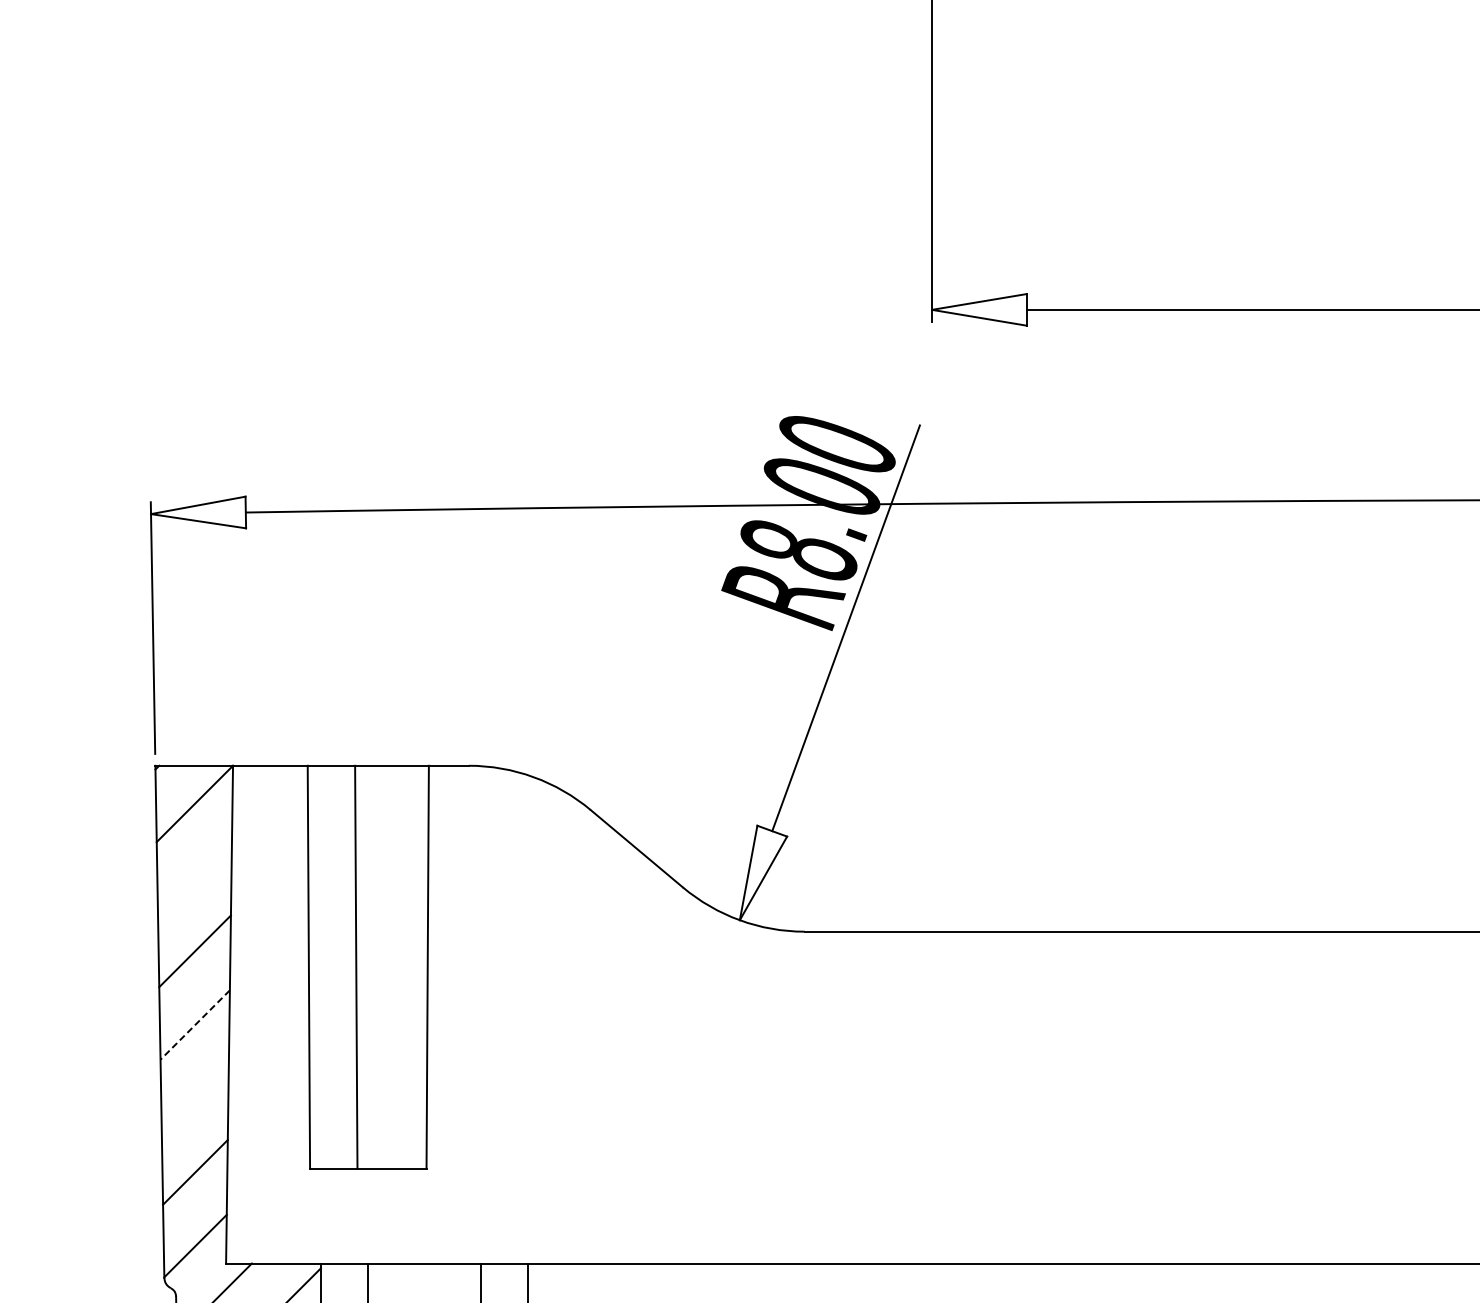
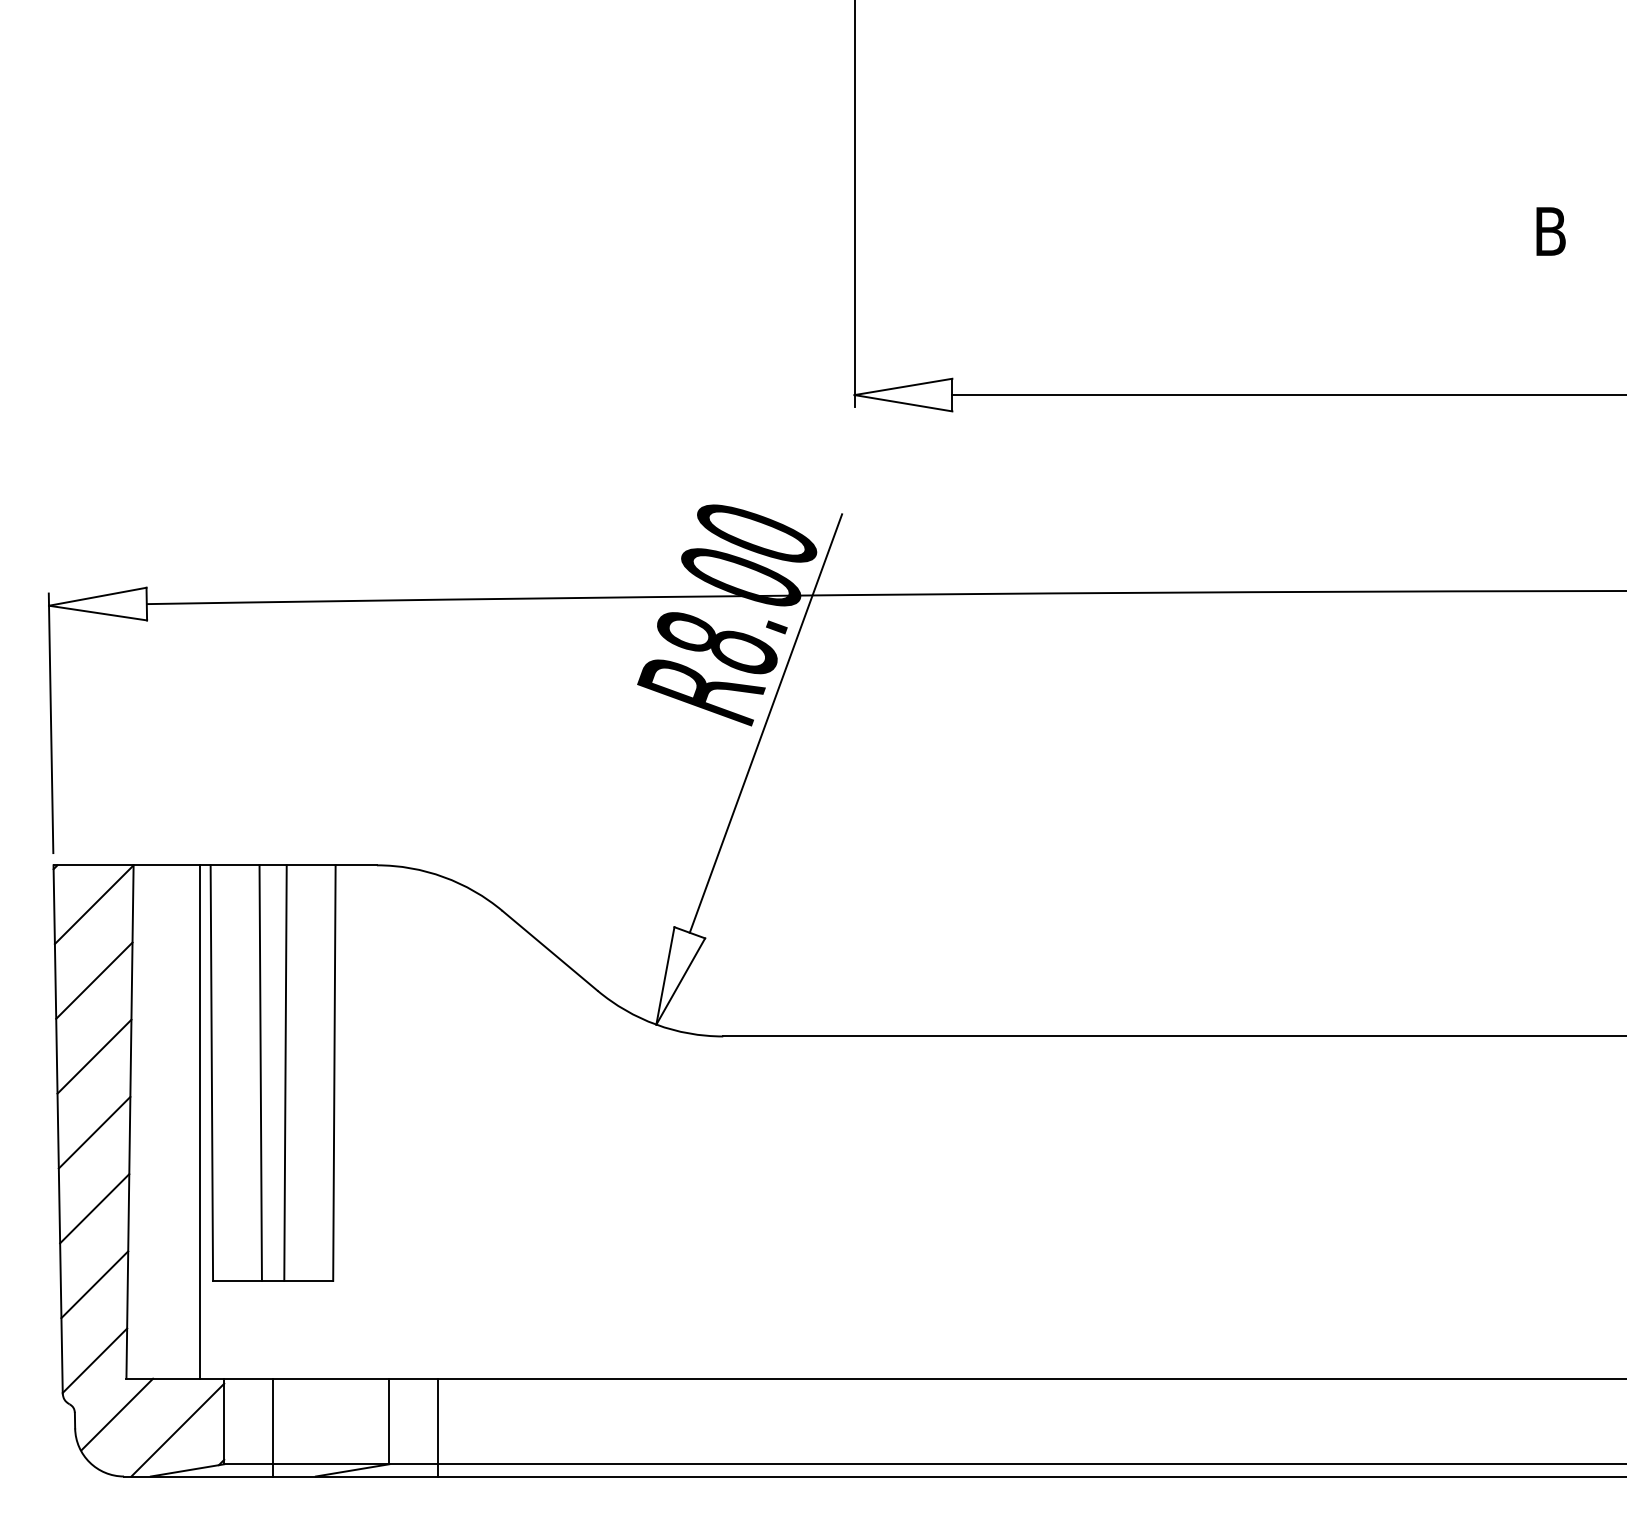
line: (195, 877) -> (94, 980), added
line: (380, 966) -> (285, 1072), added
line: (296, 1014) -> (199, 1121), added
line: (195, 1024) -> (94, 1132), dashed -> solid
line: (195, 1098) -> (94, 1208), added

